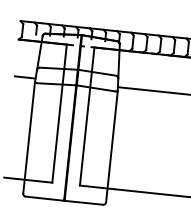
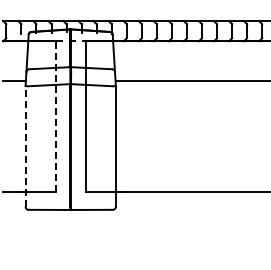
line: (59, 113) -> (55, 116), solid -> dashed
line: (29, 138) -> (25, 146), solid -> dashed

